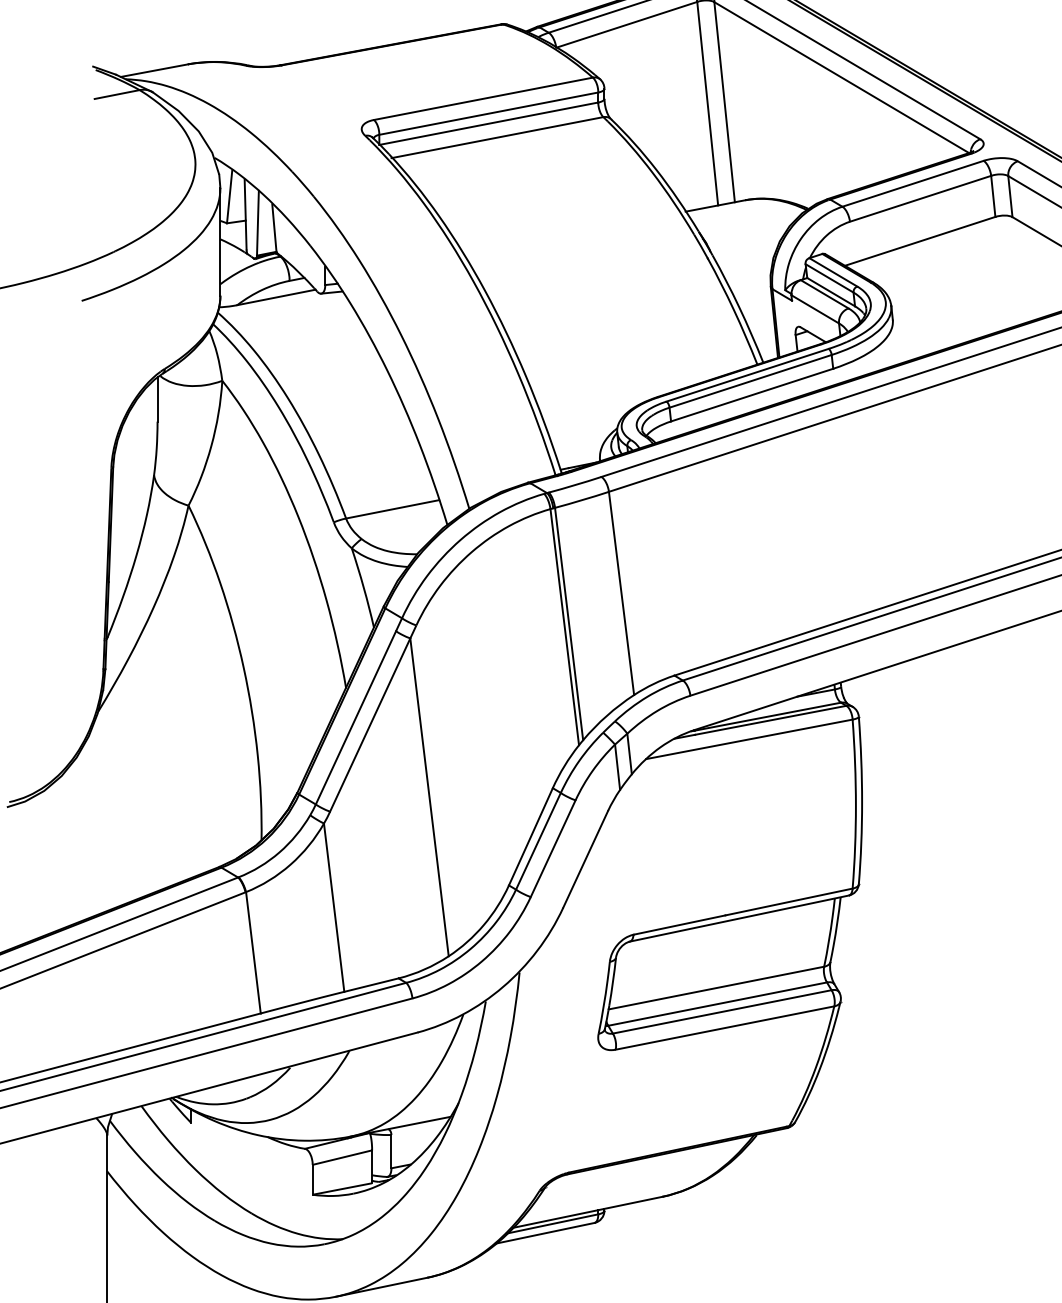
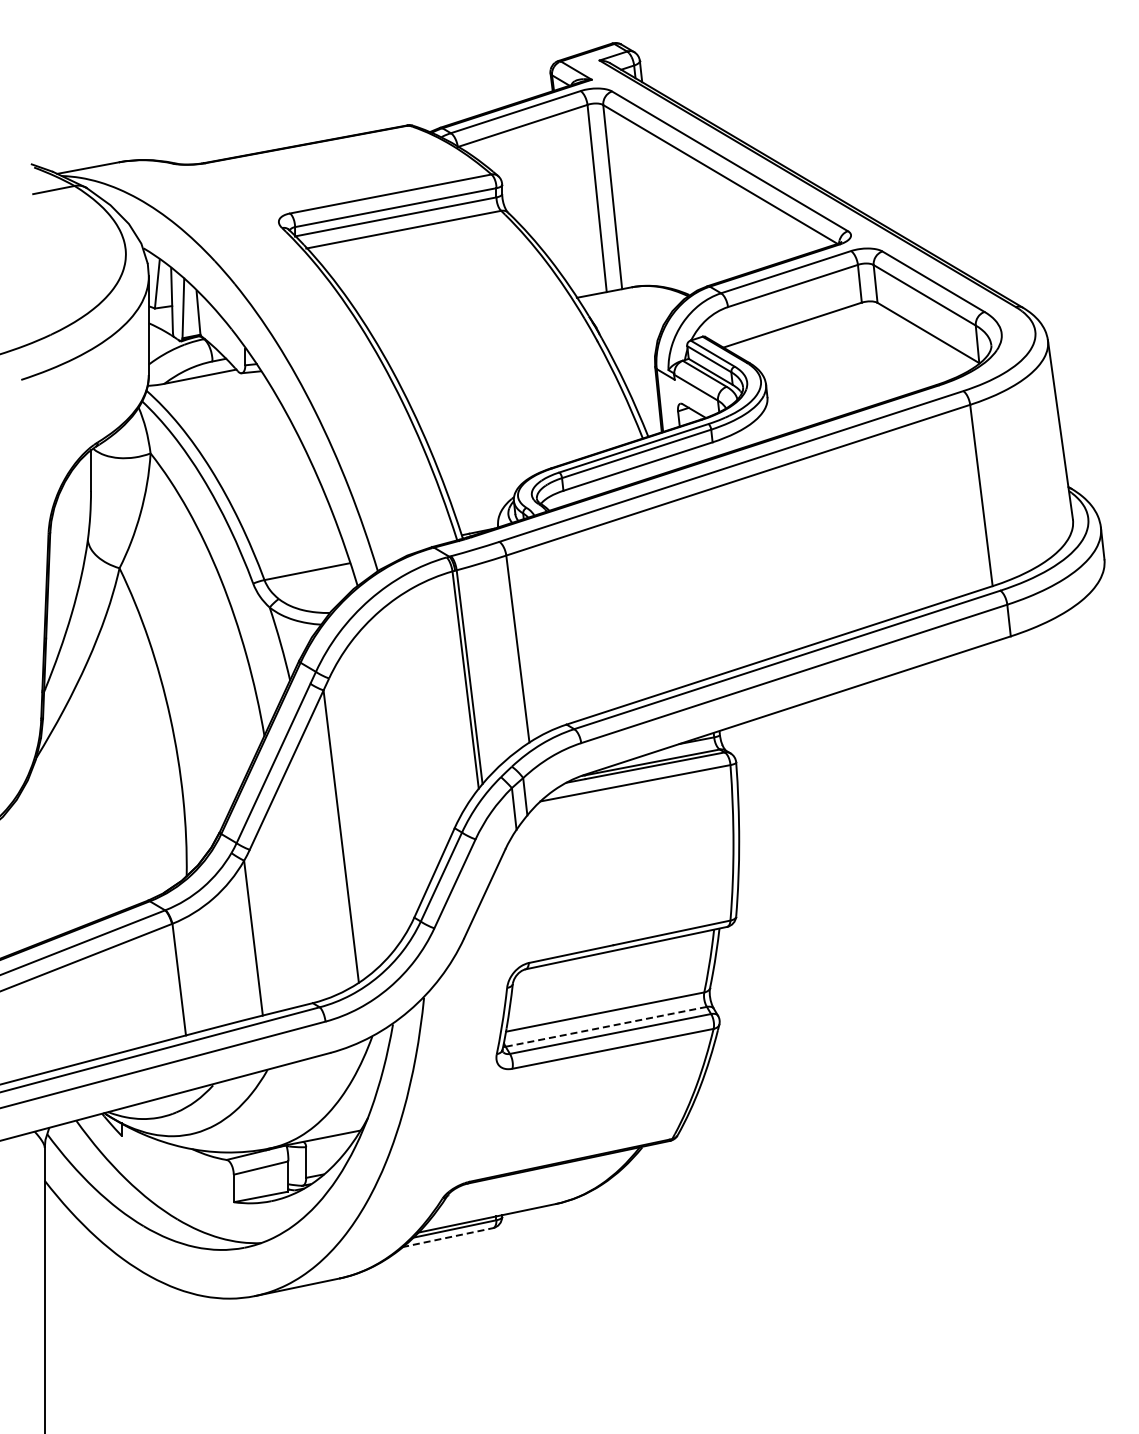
line: (717, 1003) -> (606, 1026), solid -> dashed
line: (546, 1233) -> (448, 1237), solid -> dashed

